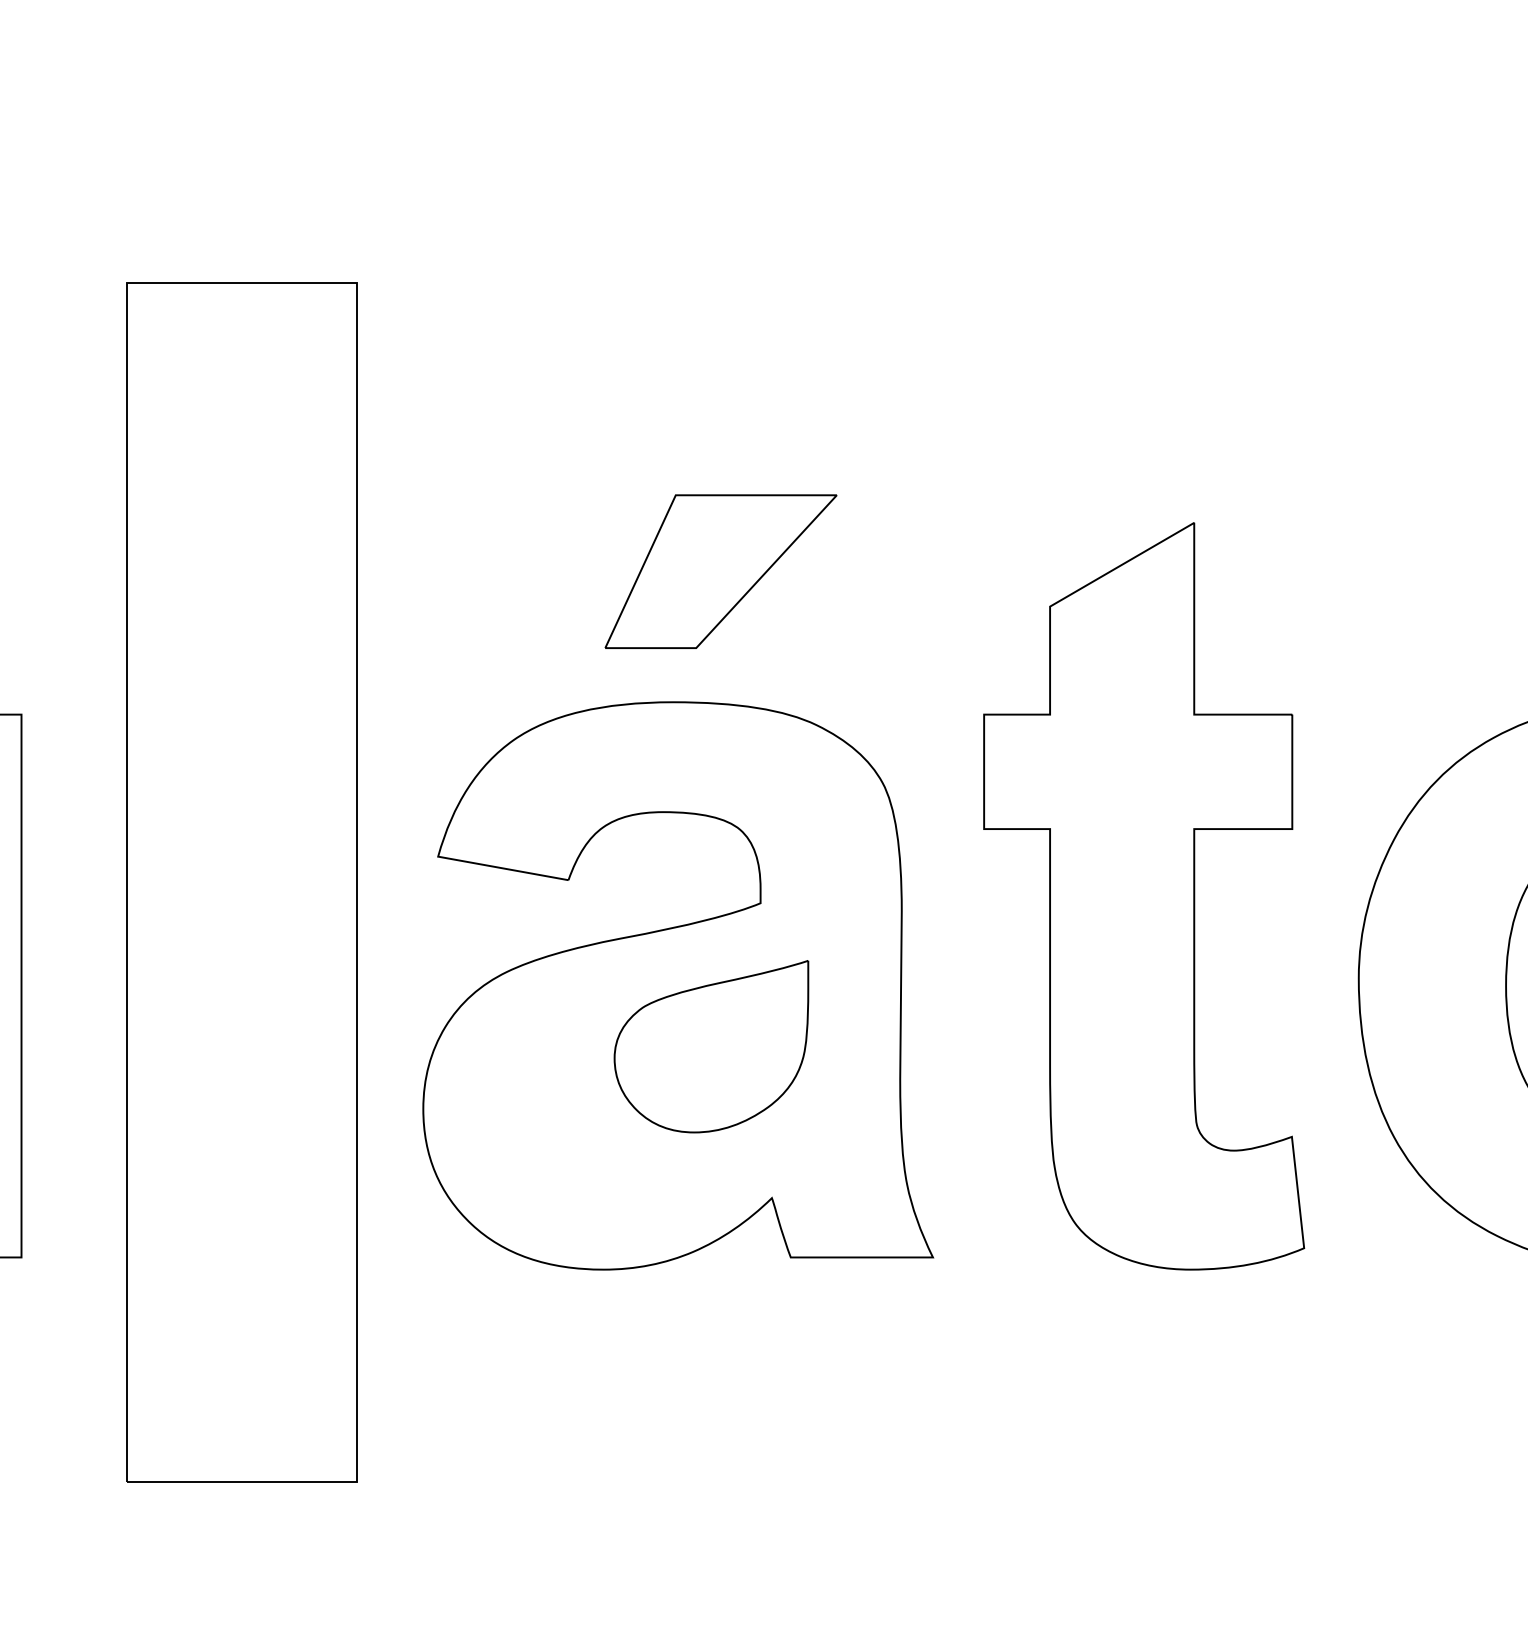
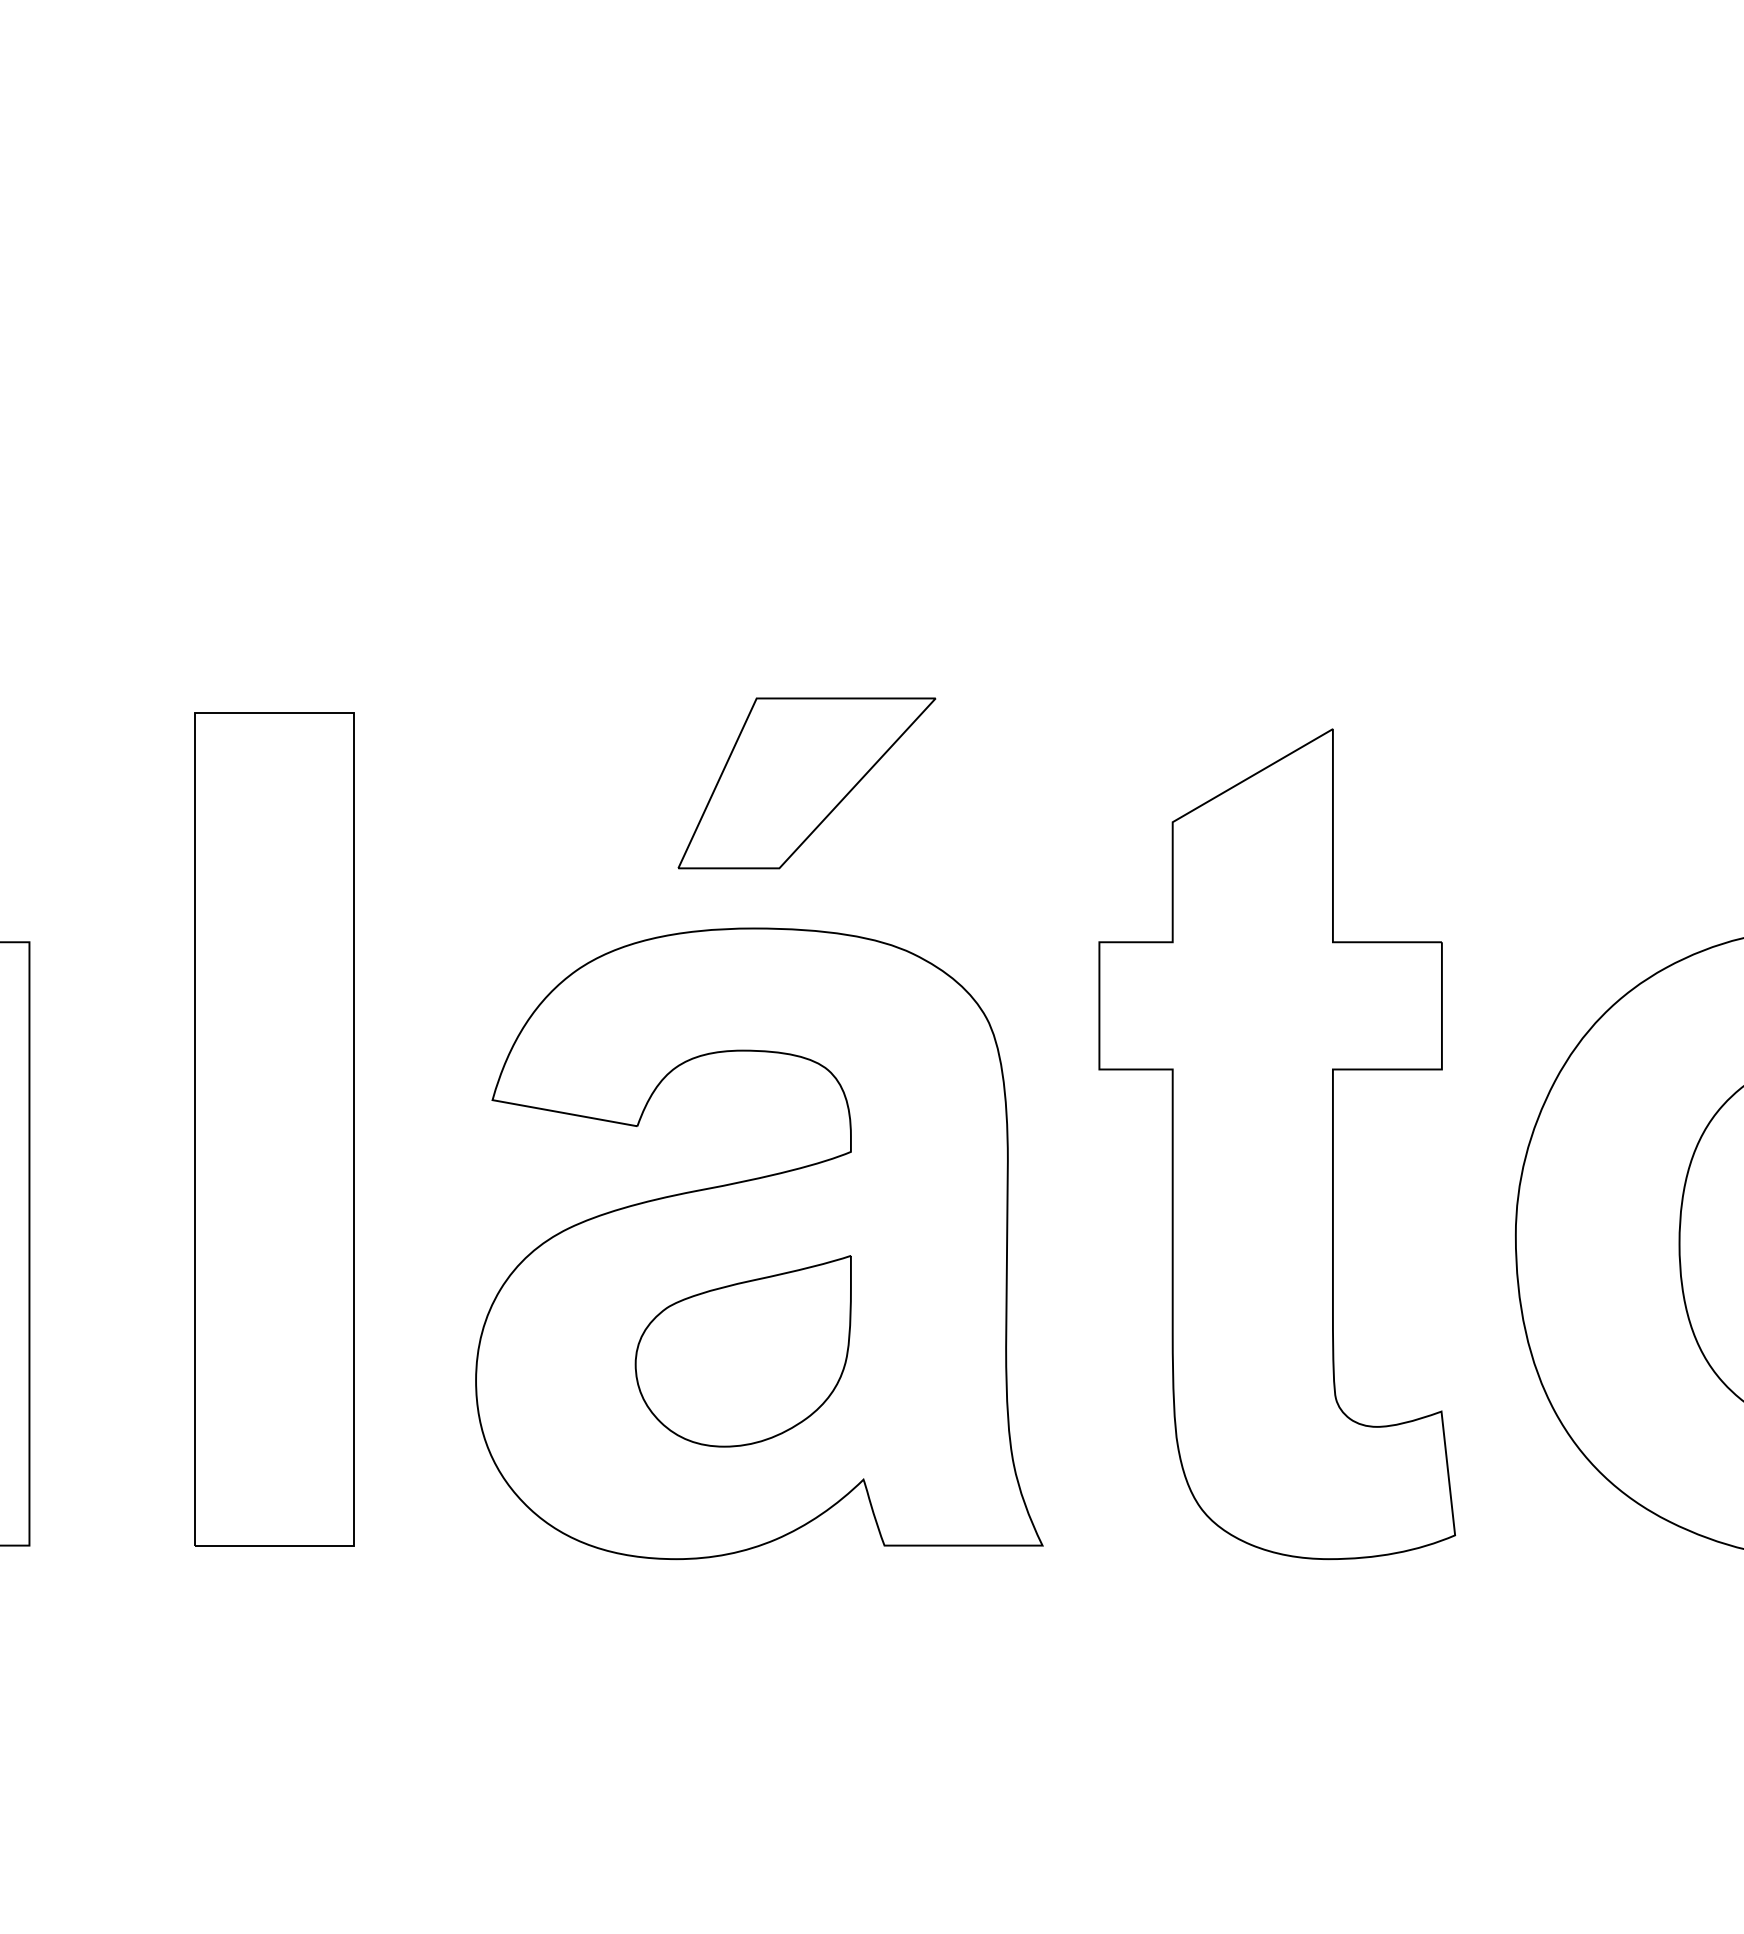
part: (241, 883) -> (274, 1129), size x0.62
part: (710, 1046) -> (742, 1351), moved

